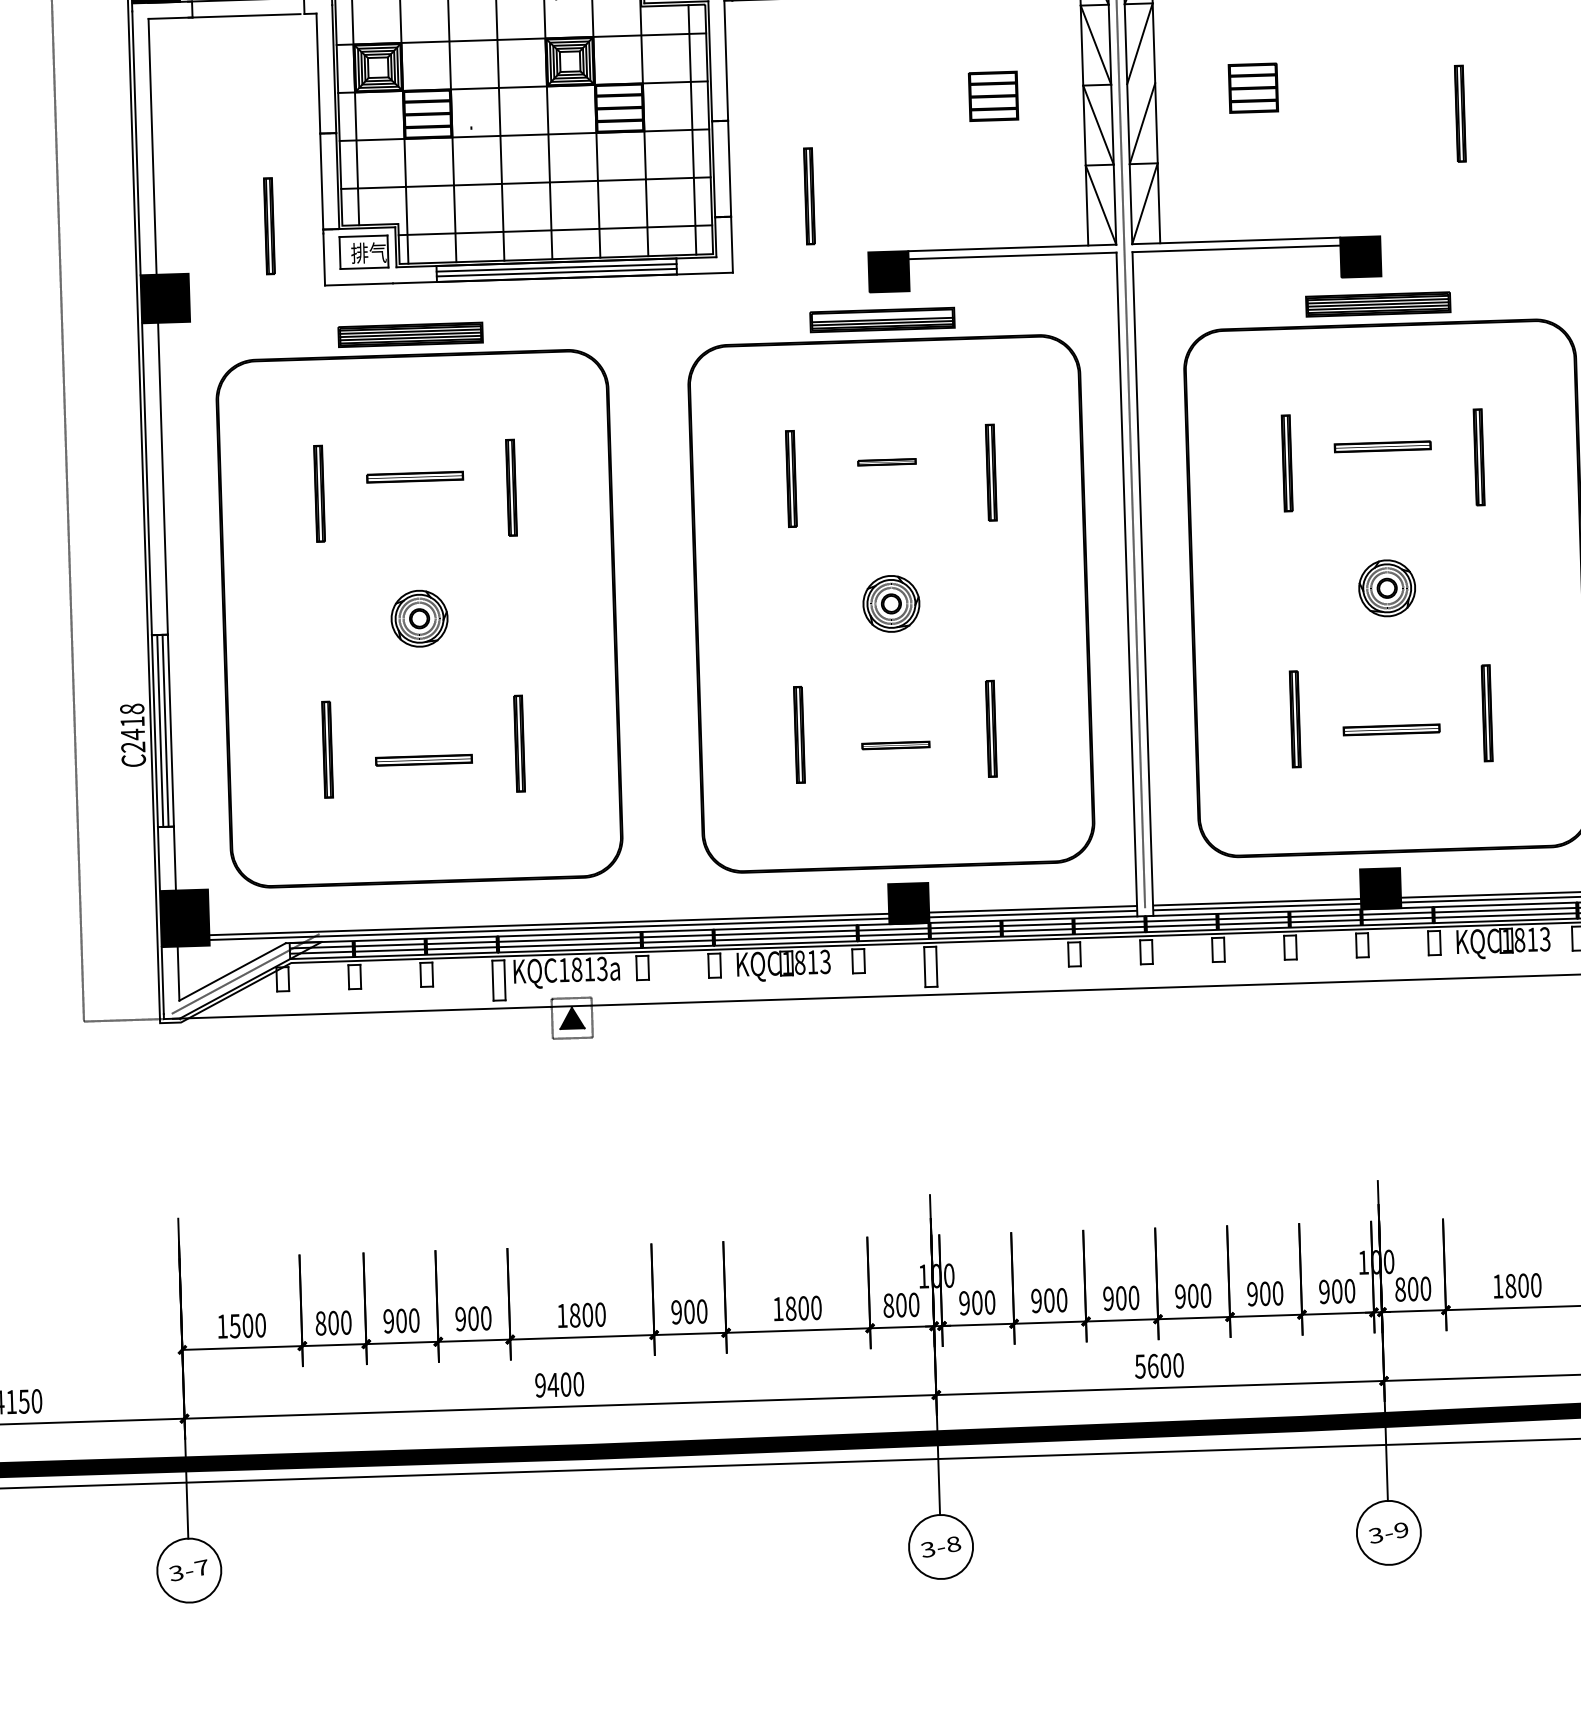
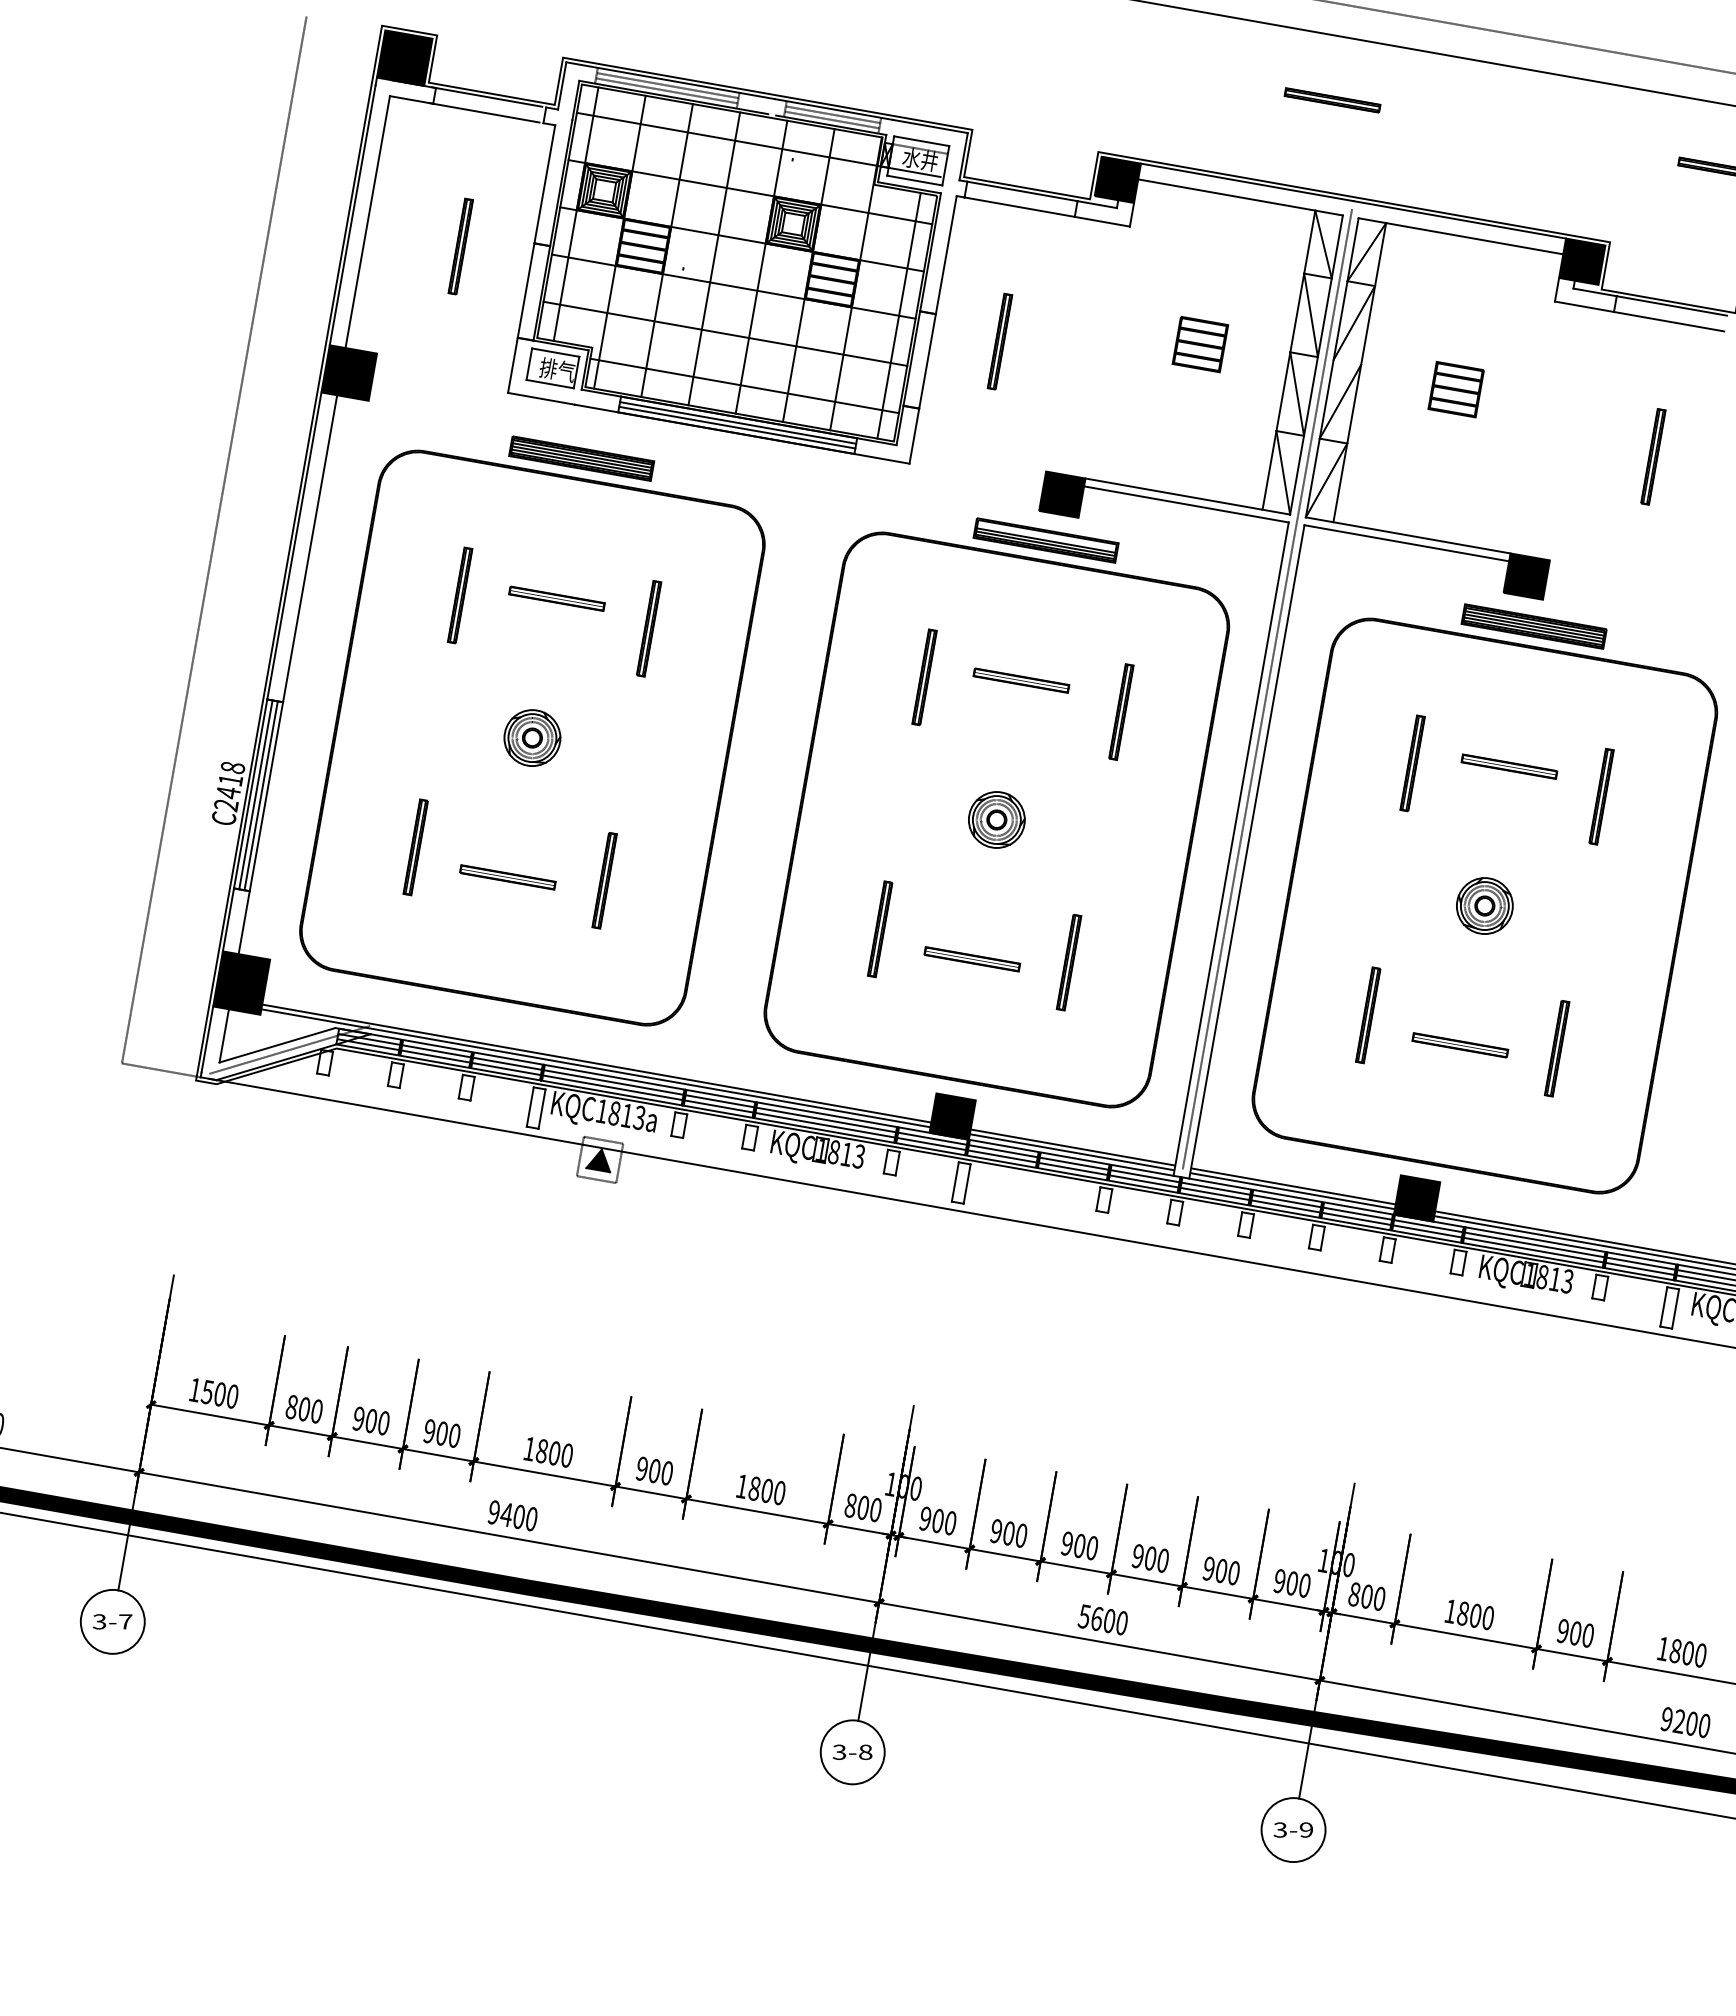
part: (808, 196) -> (999, 341), moved
part: (269, 226) -> (460, 246), moved
part: (887, 462) -> (1021, 680), size x1.67
part: (896, 745) -> (972, 959), size x1.43

